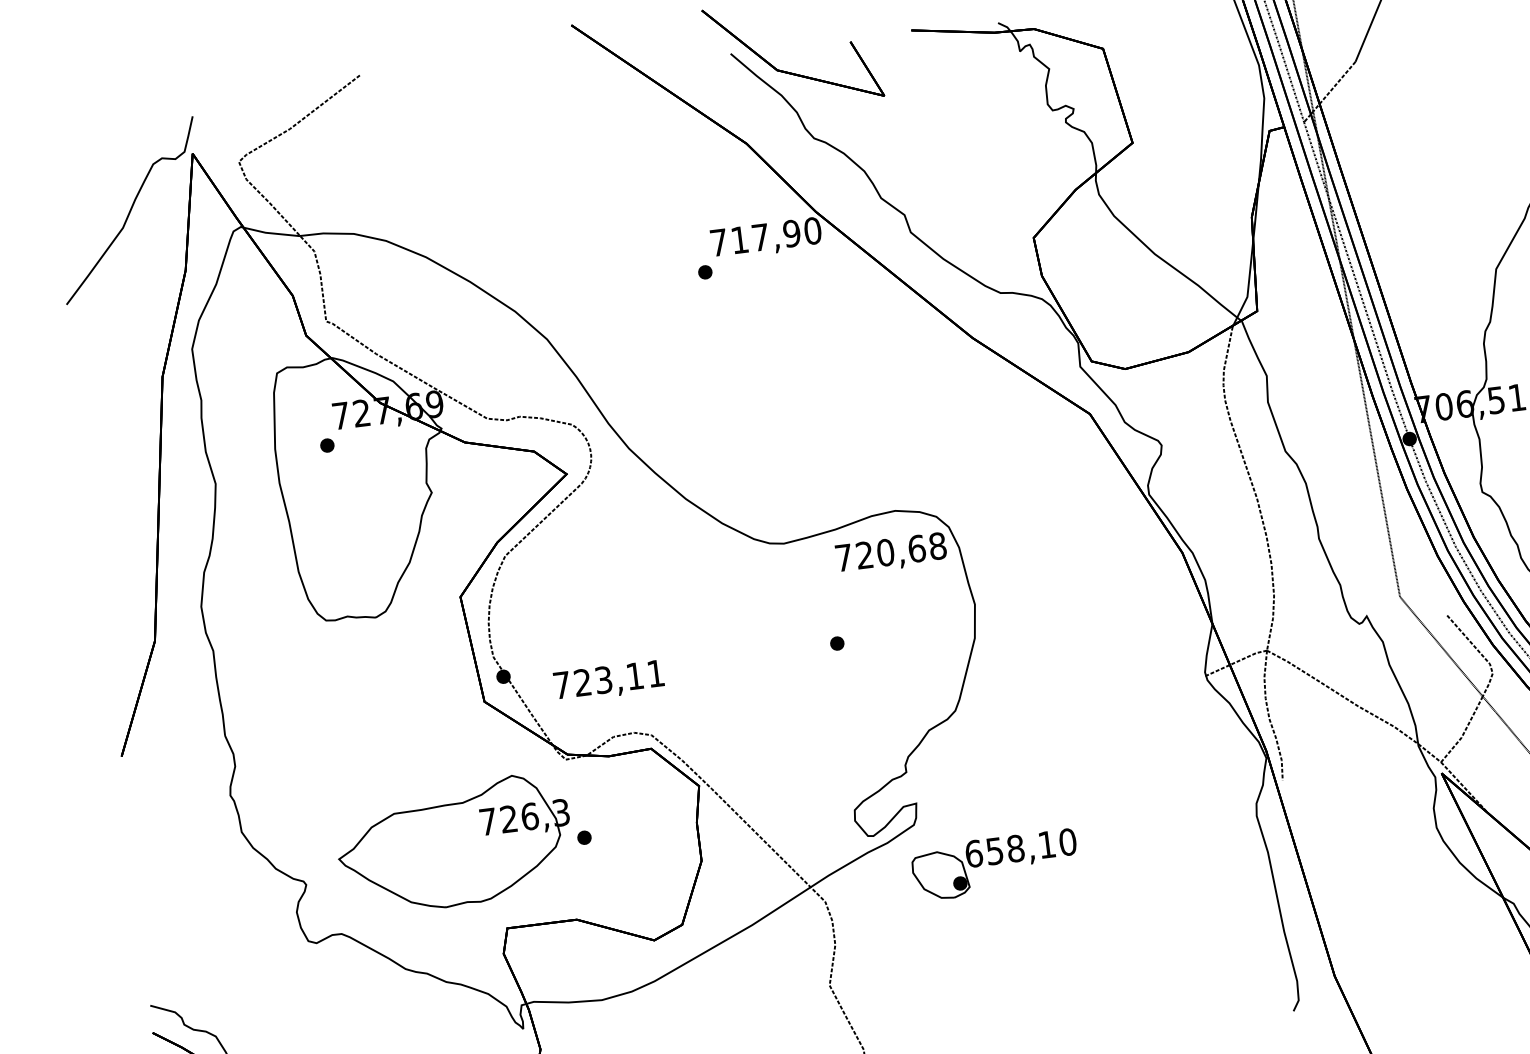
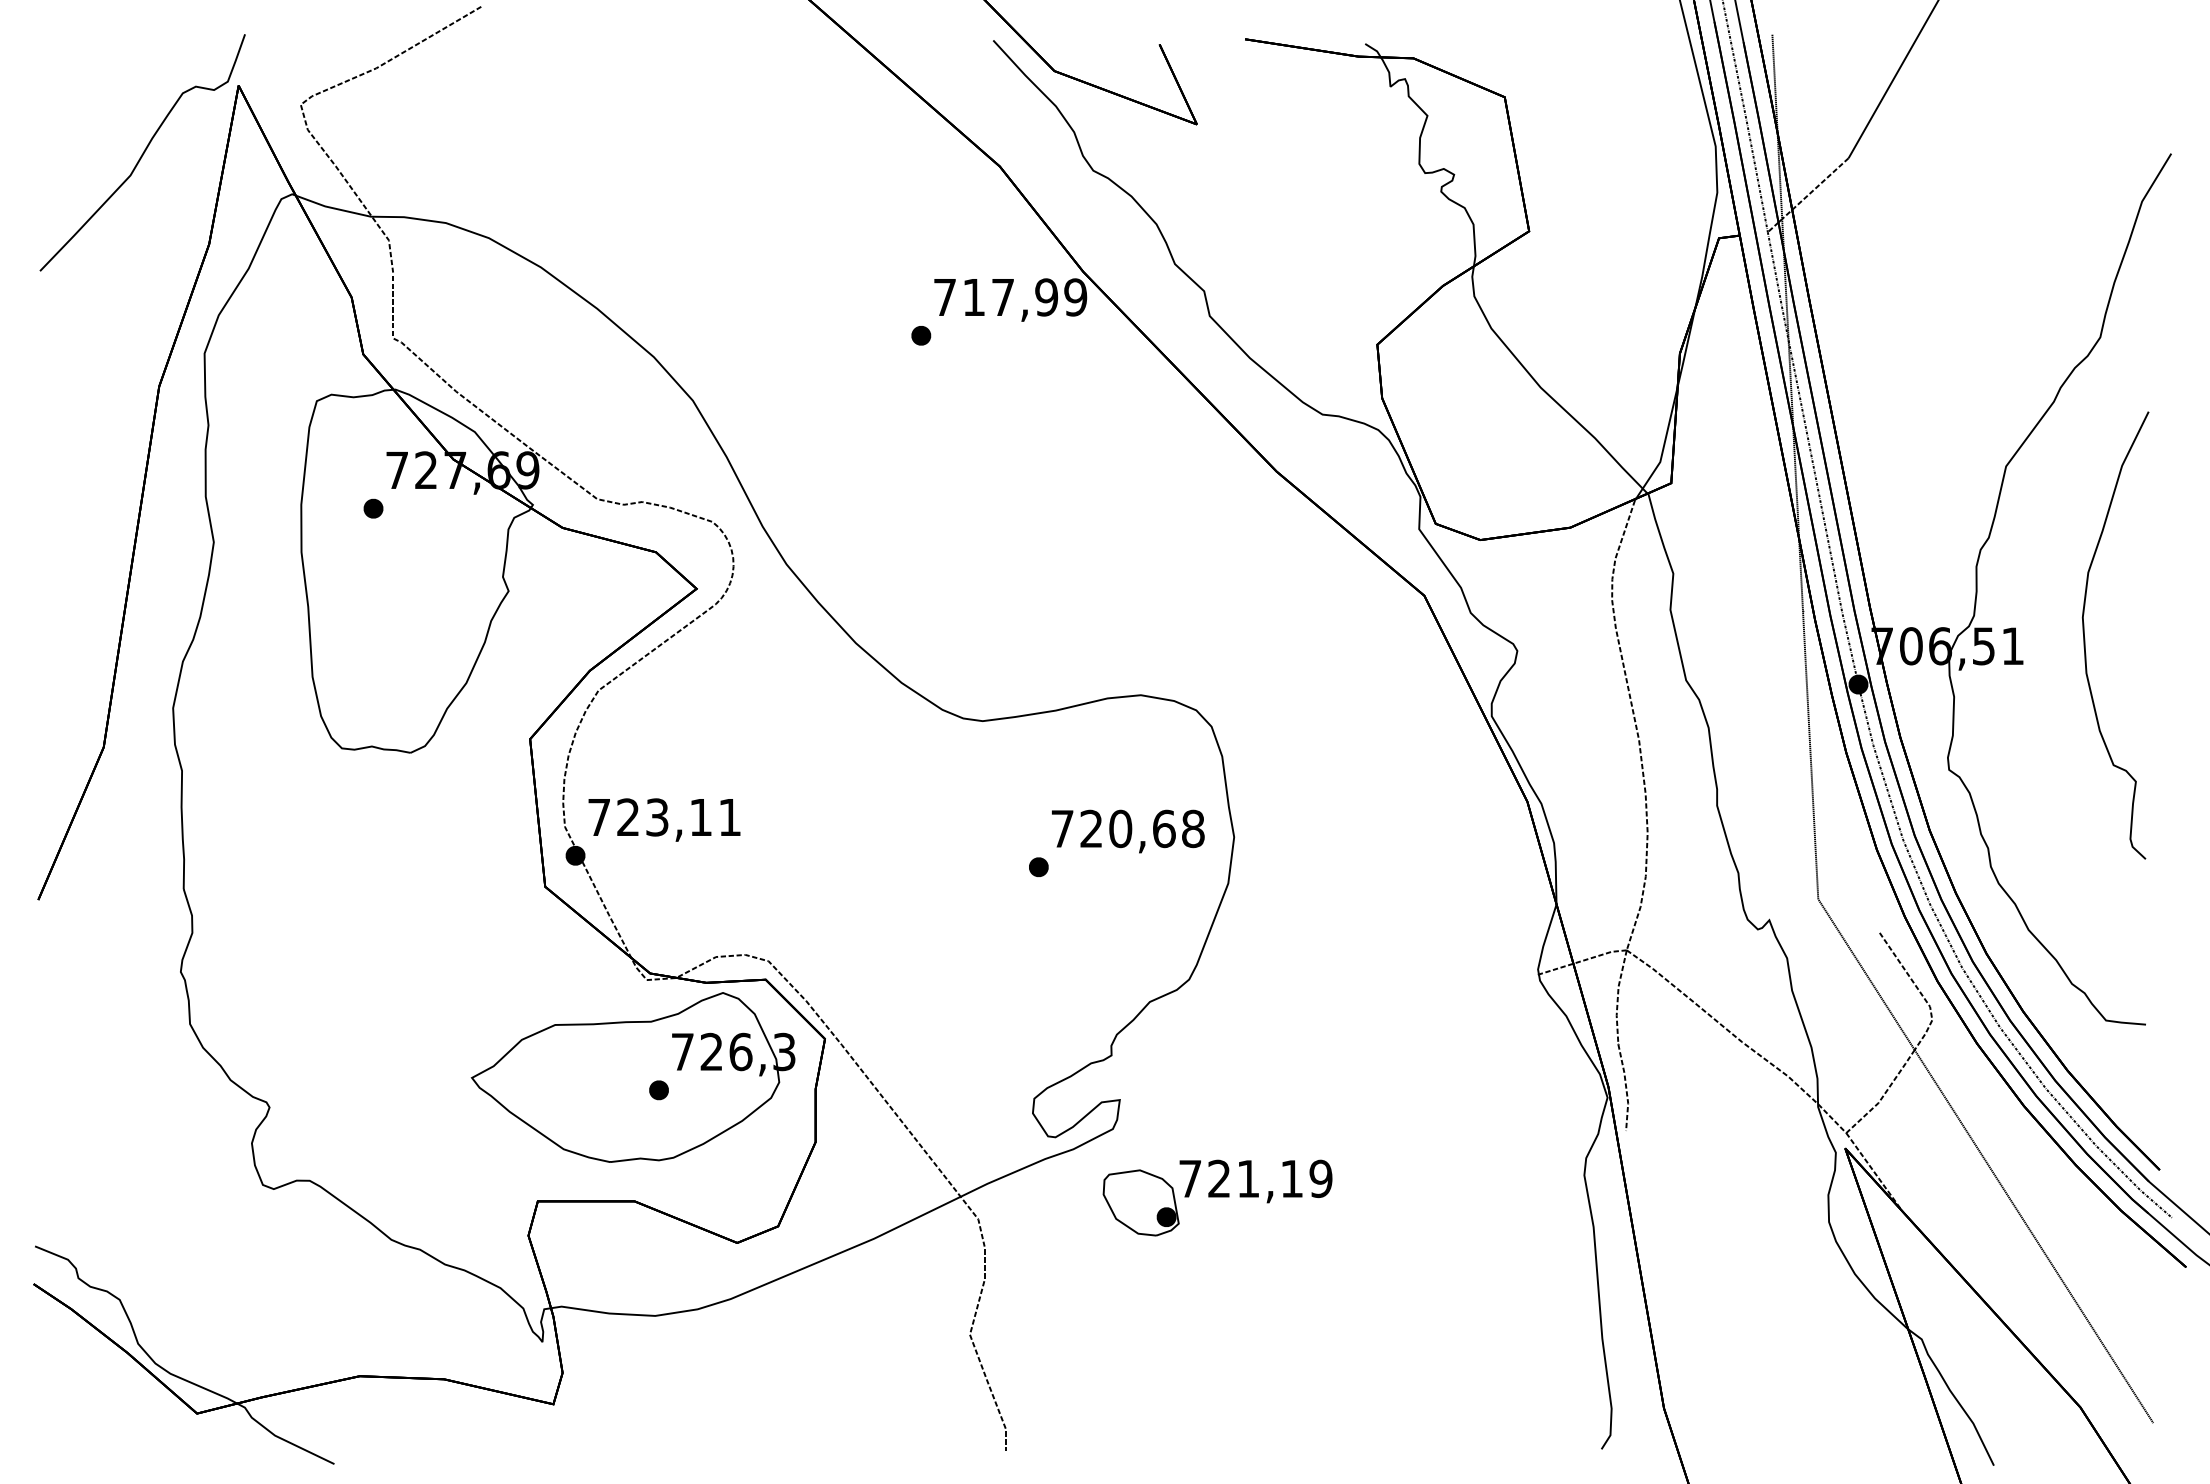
text: (812, 231) -> (1075, 297), 717,90 -> 717,99
text: (891, 553) -> (1128, 831), moved
text: (609, 680) -> (664, 819), moved
part: (454, 844) -> (632, 1077), moved
text: (1020, 847) -> (1255, 1178), 658,10 -> 721,19

